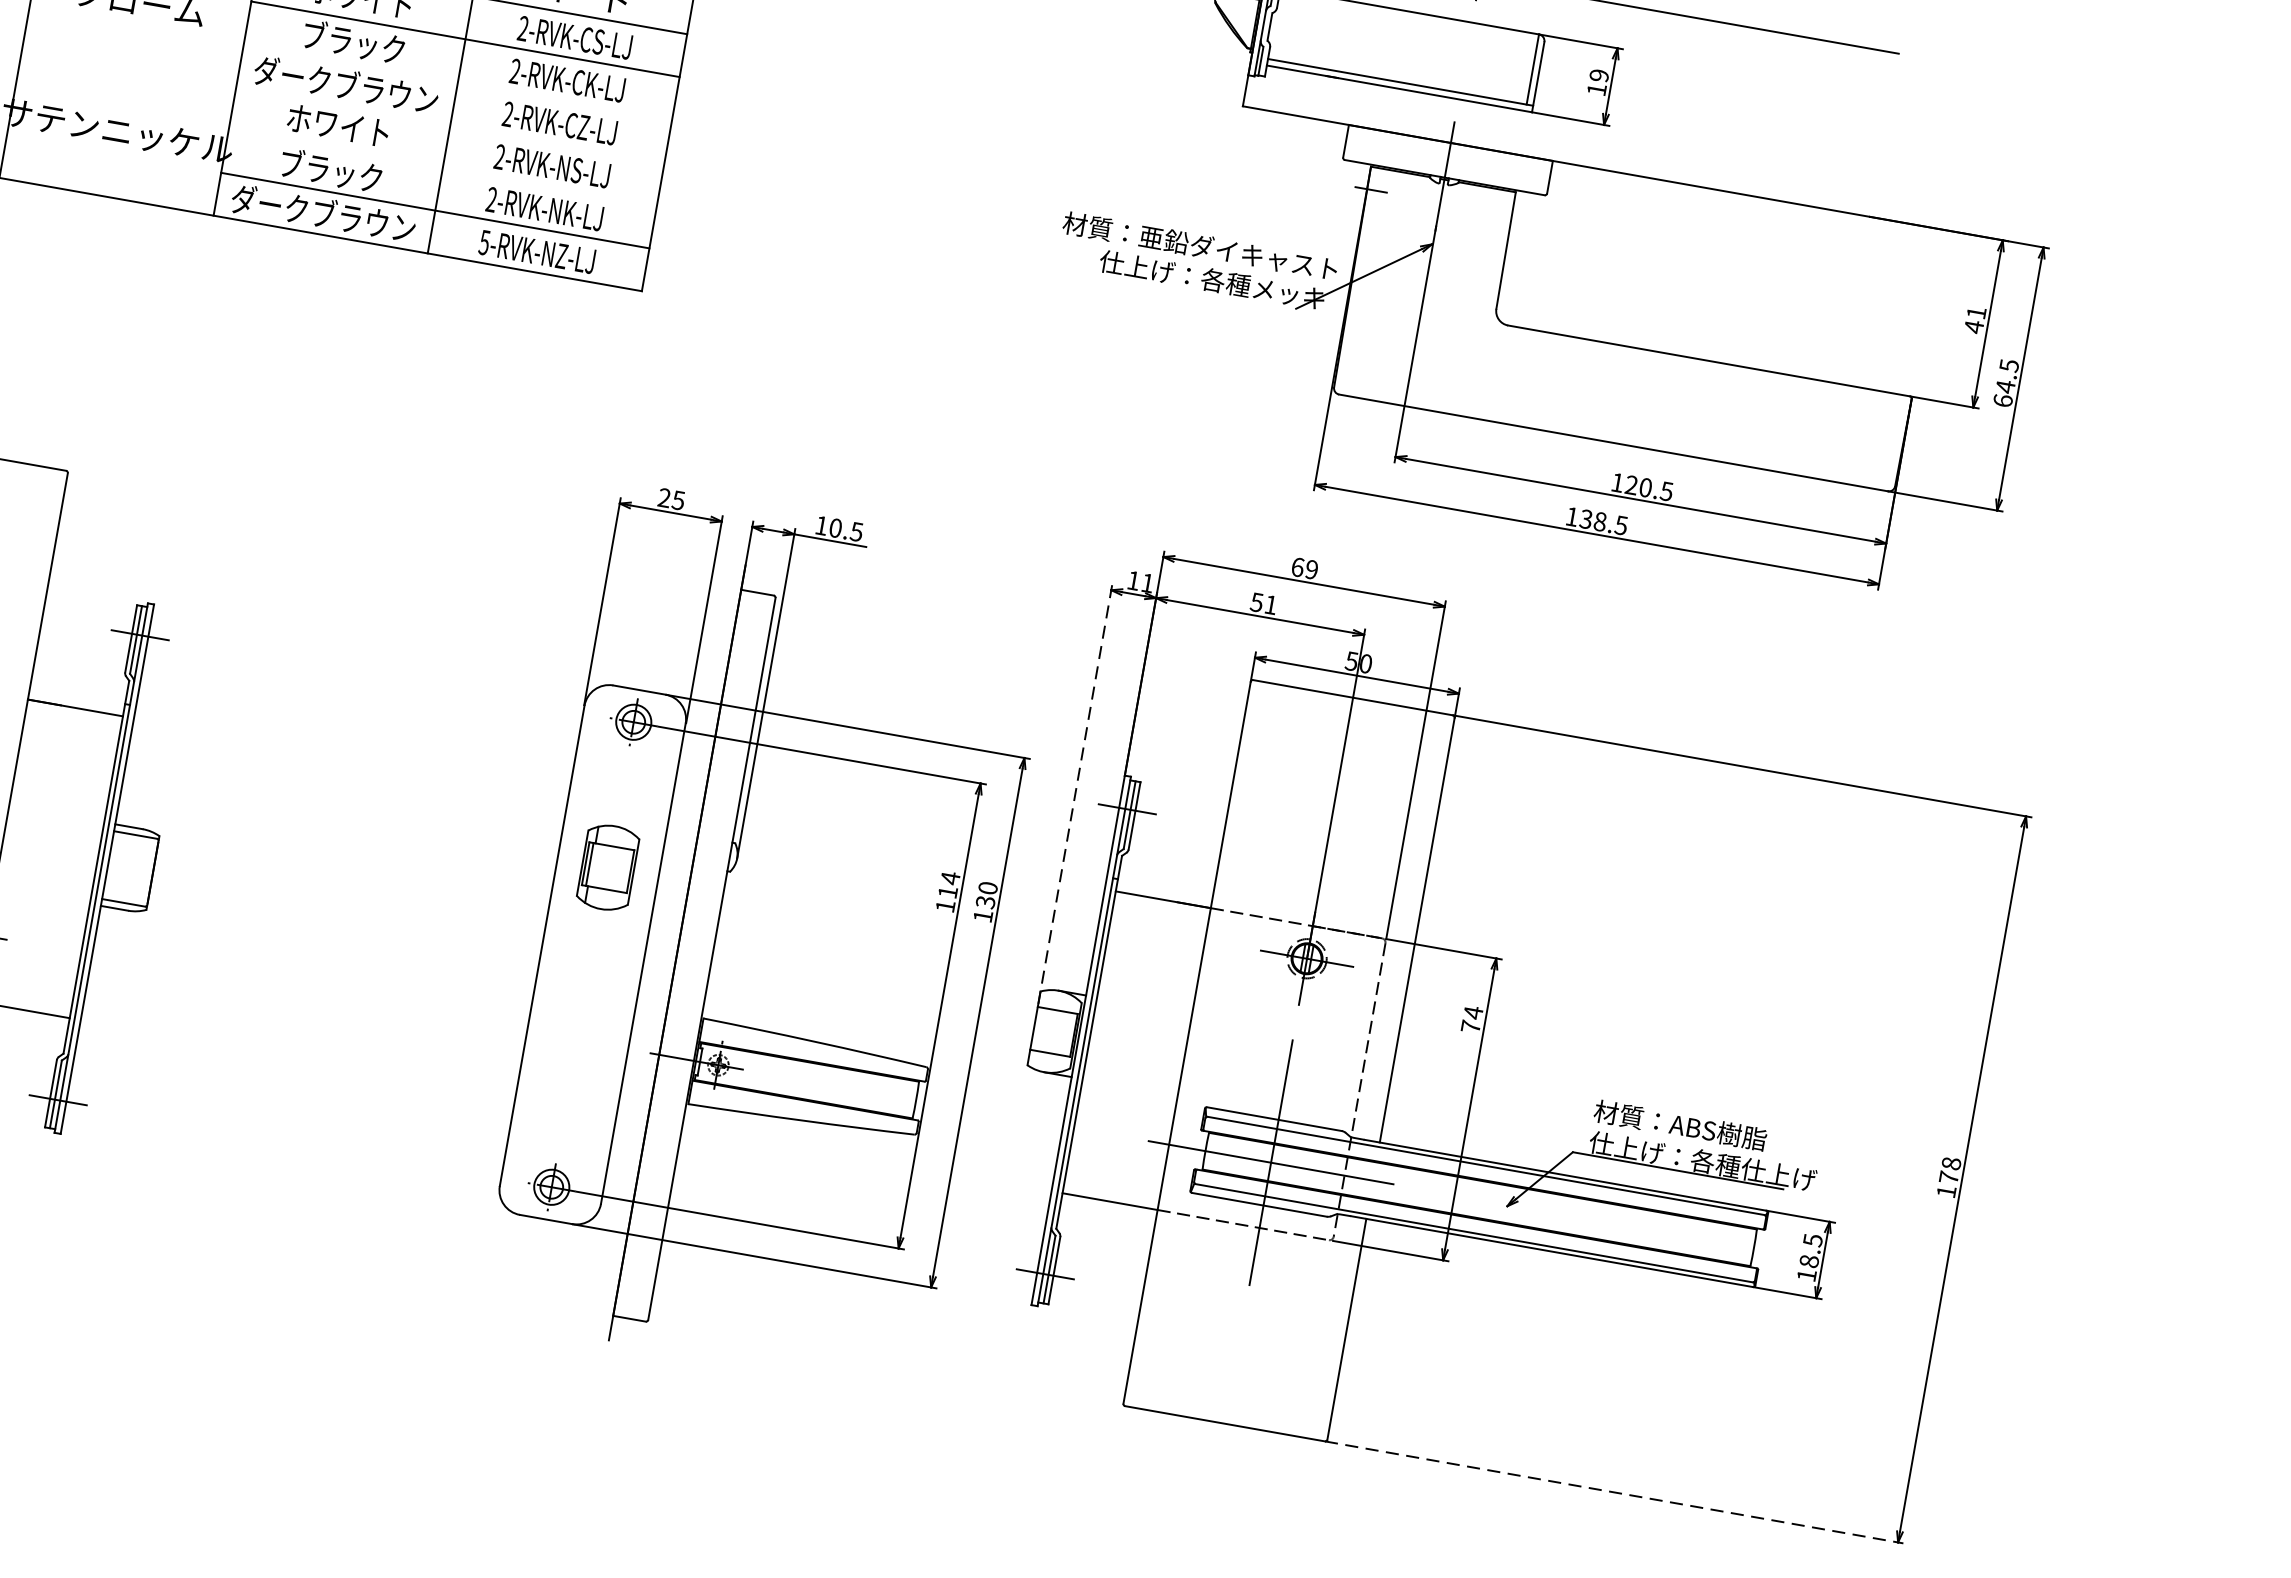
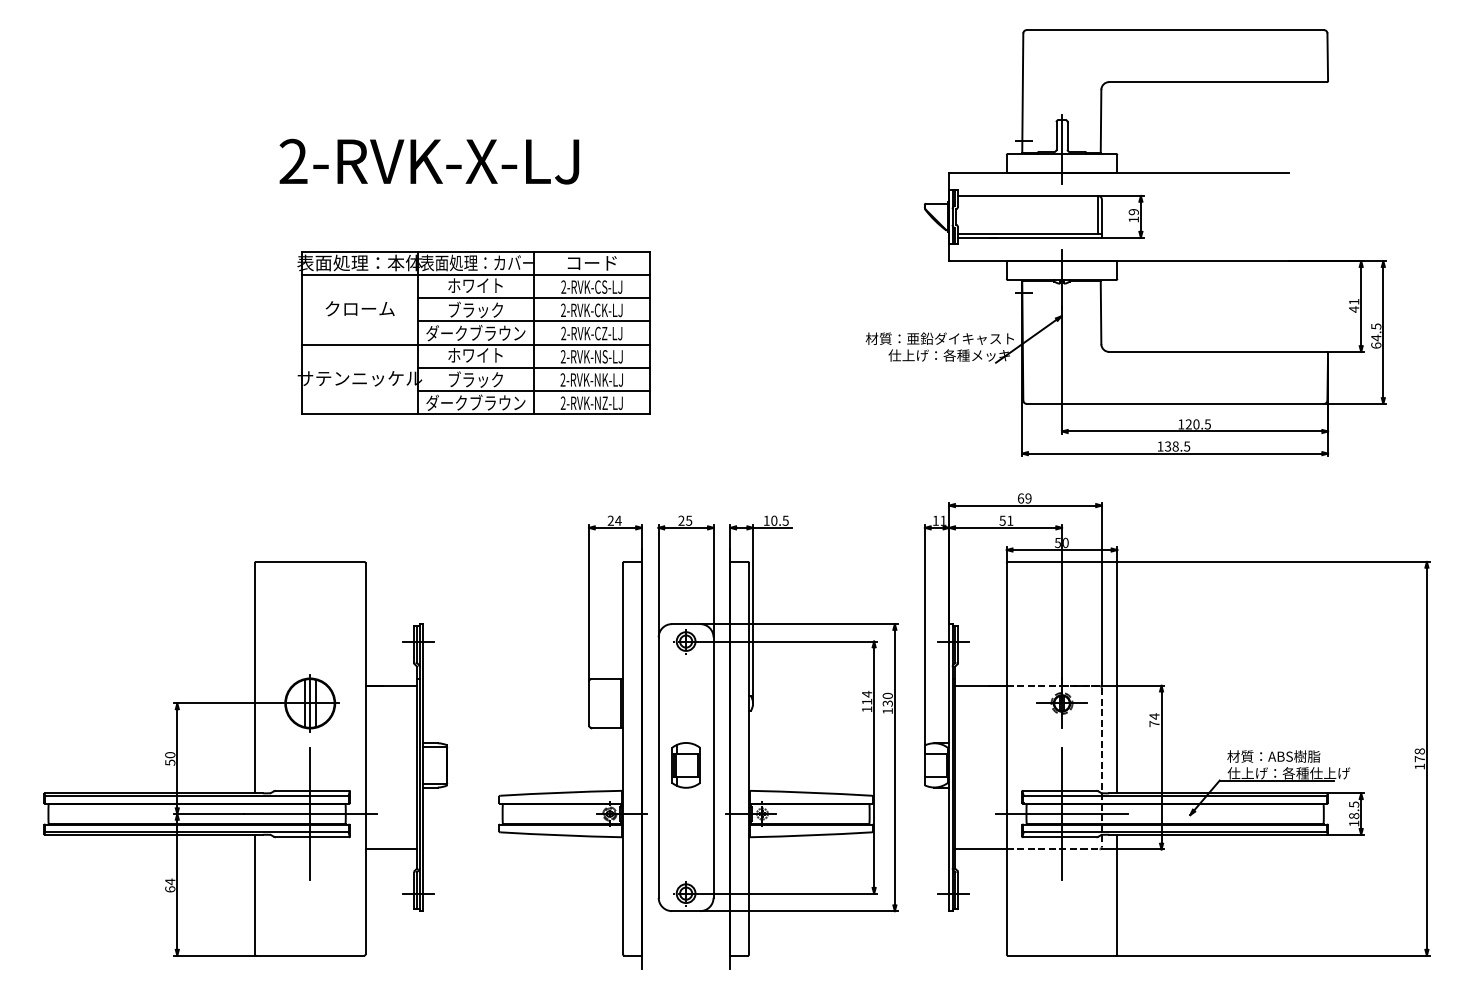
line: (458, 82) -> (534, 321), added
line: (343, 106) -> (476, 344), added
line: (443, 167) -> (534, 367), added
text: (483, 241) -> (562, 402), 5-RVK-NZ-LJ -> 2-RVK-NZ-LJ
line: (1074, 794) -> (924, 638), dashed -> solid
part: (425, 849) -> (588, 727), added
part: (606, 867) -> (685, 765), moved
line: (1615, 1492) -> (1273, 955), dashed -> solid

